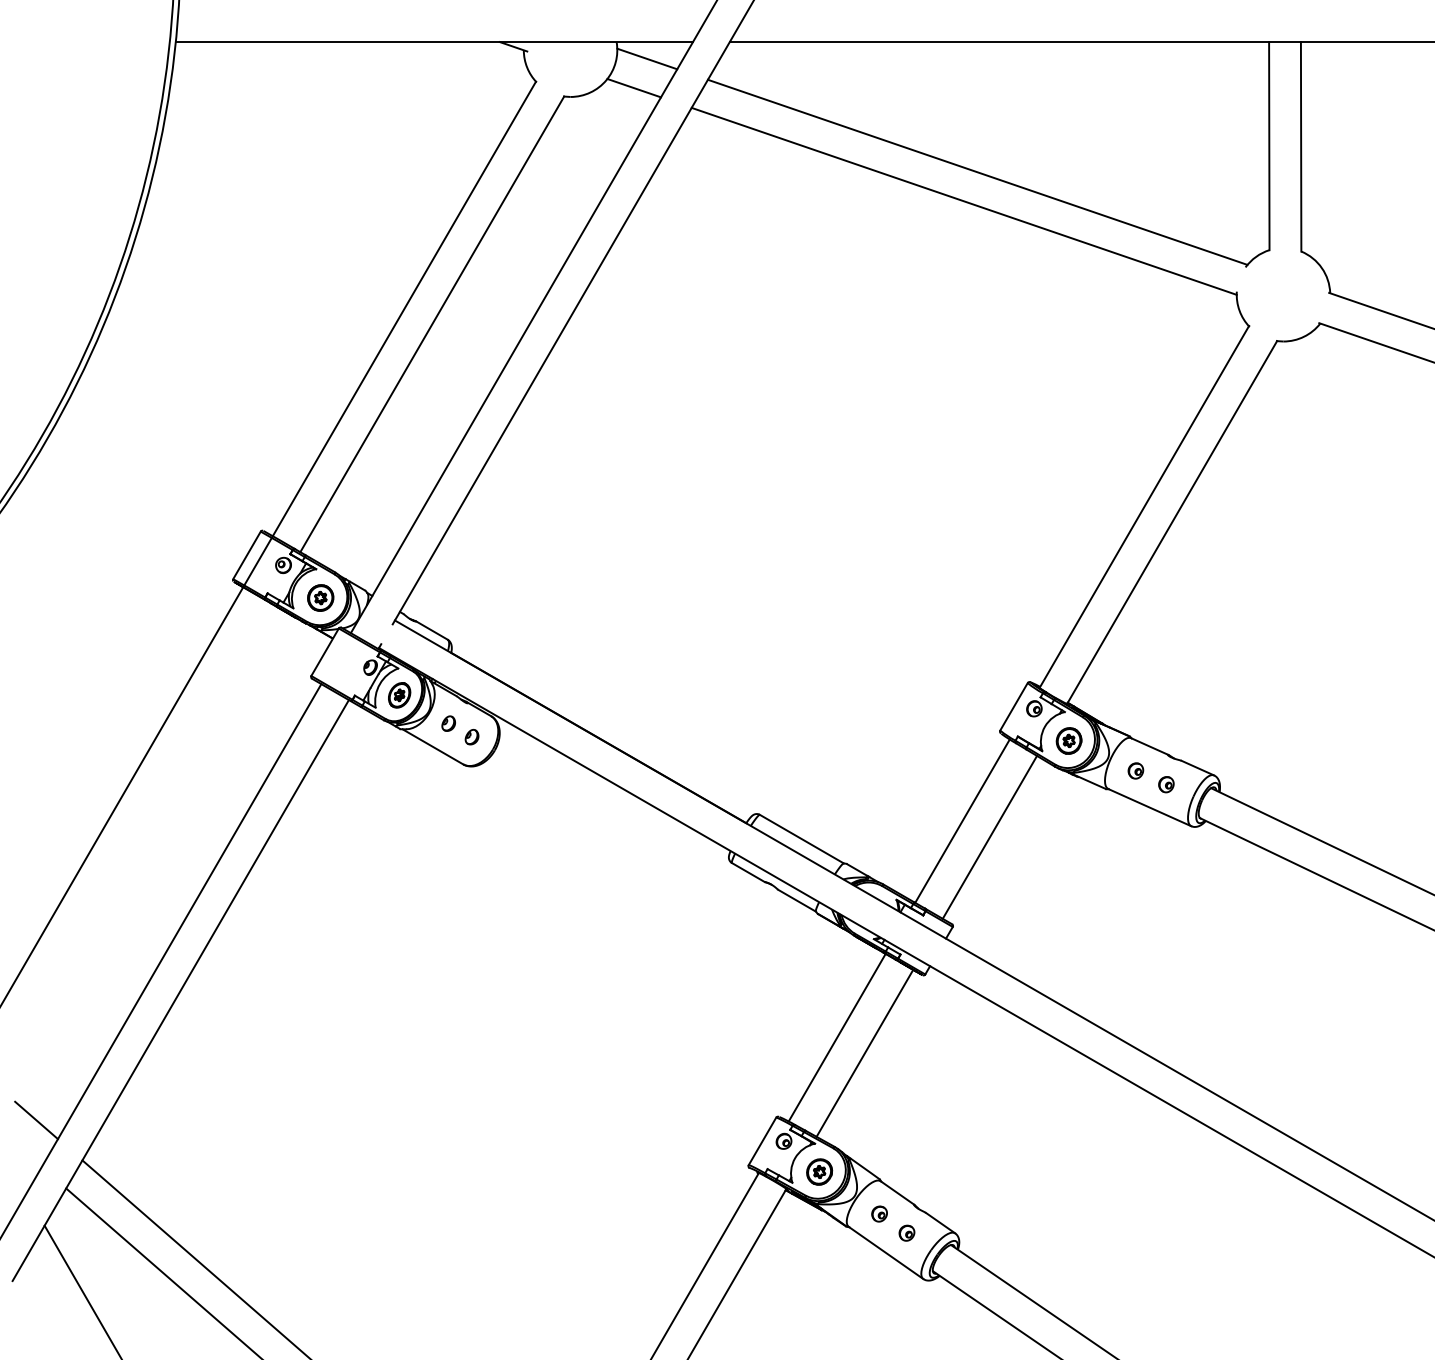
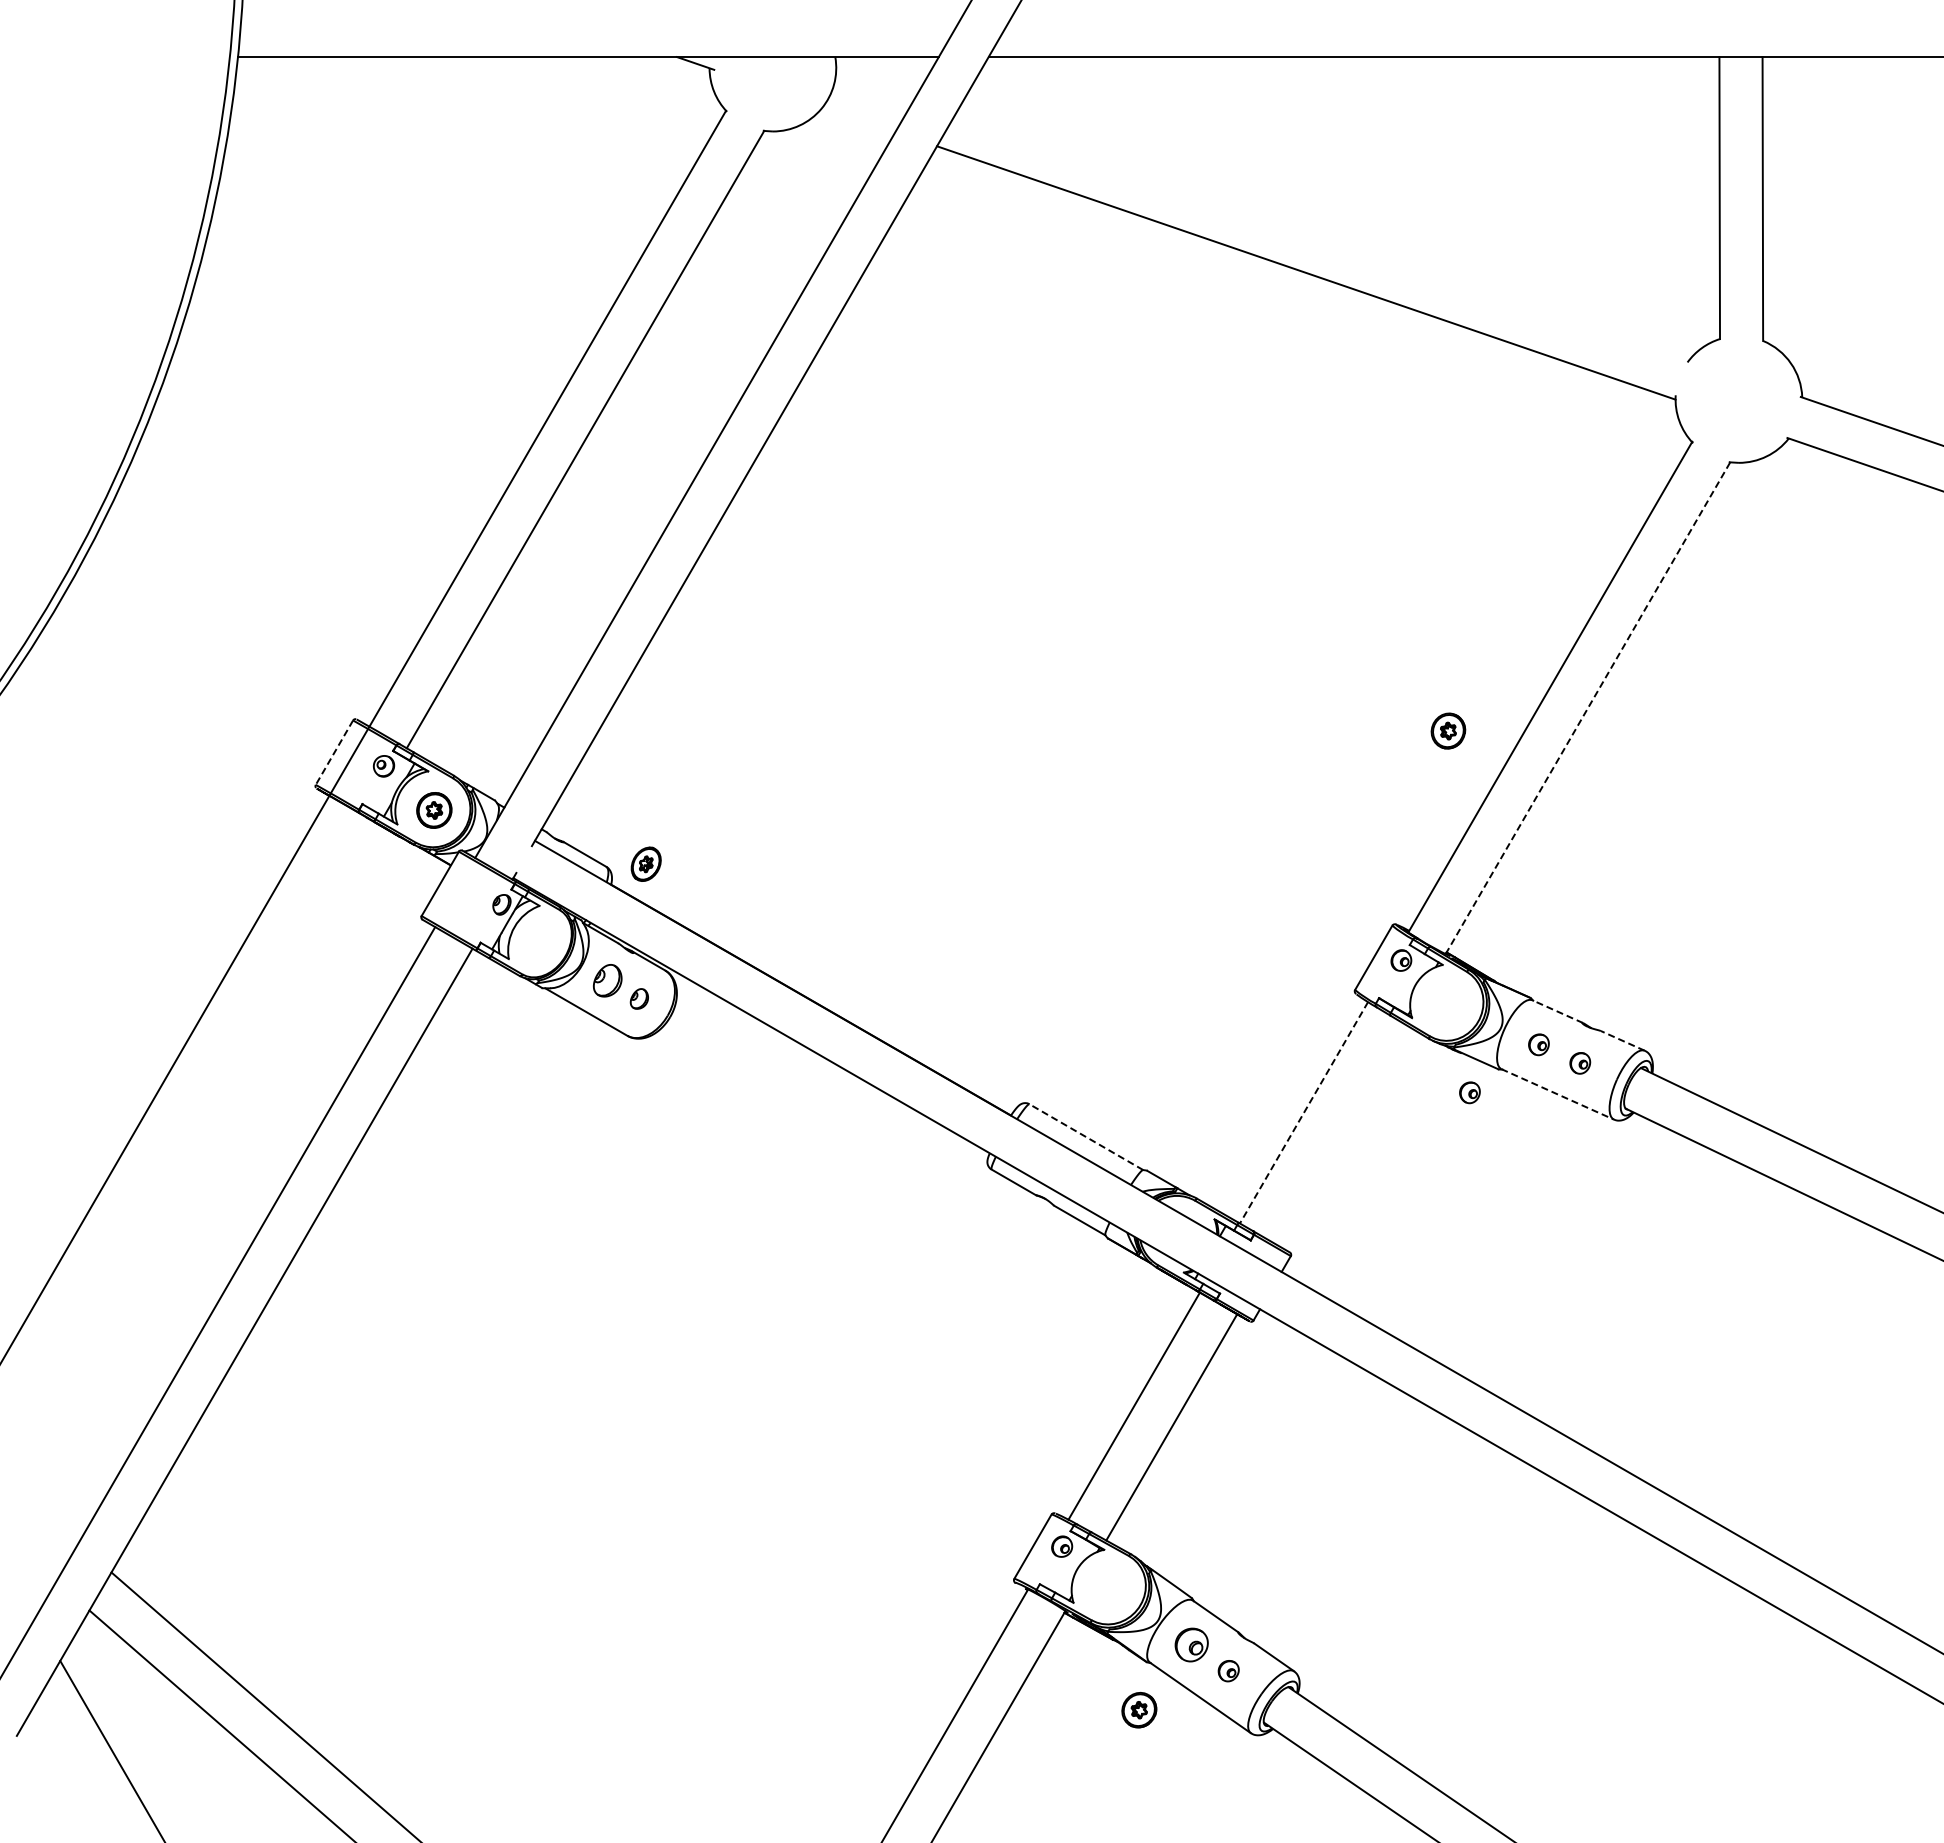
line: (647, 58) -> (876, 79), removed
line: (633, 88) -> (858, 119), removed
line: (977, 172) -> (1324, 233), removed
line: (1172, 522) -> (1588, 707), solid -> dashed
line: (247, 556) -> (334, 753), solid -> dashed
part: (399, 694) -> (645, 863), moved
part: (448, 723) -> (607, 980), size x1.6
part: (1069, 740) -> (1448, 730), moved
line: (1149, 746) -> (1557, 1011), solid -> dashed
line: (1197, 767) -> (1622, 1040), solid -> dashed
part: (1084, 806) -> (1469, 1092), added
line: (1149, 807) -> (1557, 1094), solid -> dashed
line: (962, 820) -> (1304, 1112), solid -> dashed
line: (989, 837) -> (1340, 1134), removed
line: (802, 839) -> (1086, 1137), solid -> dashed
line: (36, 1120) -> (49, 1518), removed
part: (819, 1171) -> (1139, 1709), moved
part: (879, 1214) -> (1191, 1645), size x1.6

